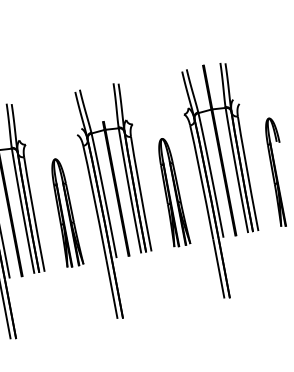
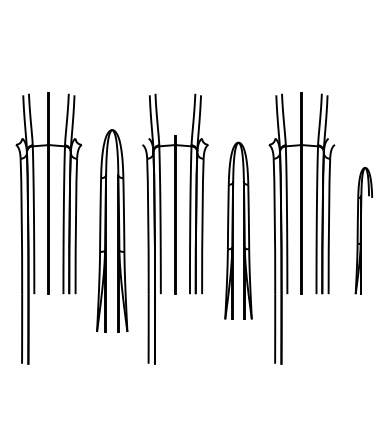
part: (172, 191) -> (238, 230), size x1.4
part: (64, 212) -> (111, 230), size x1.6

